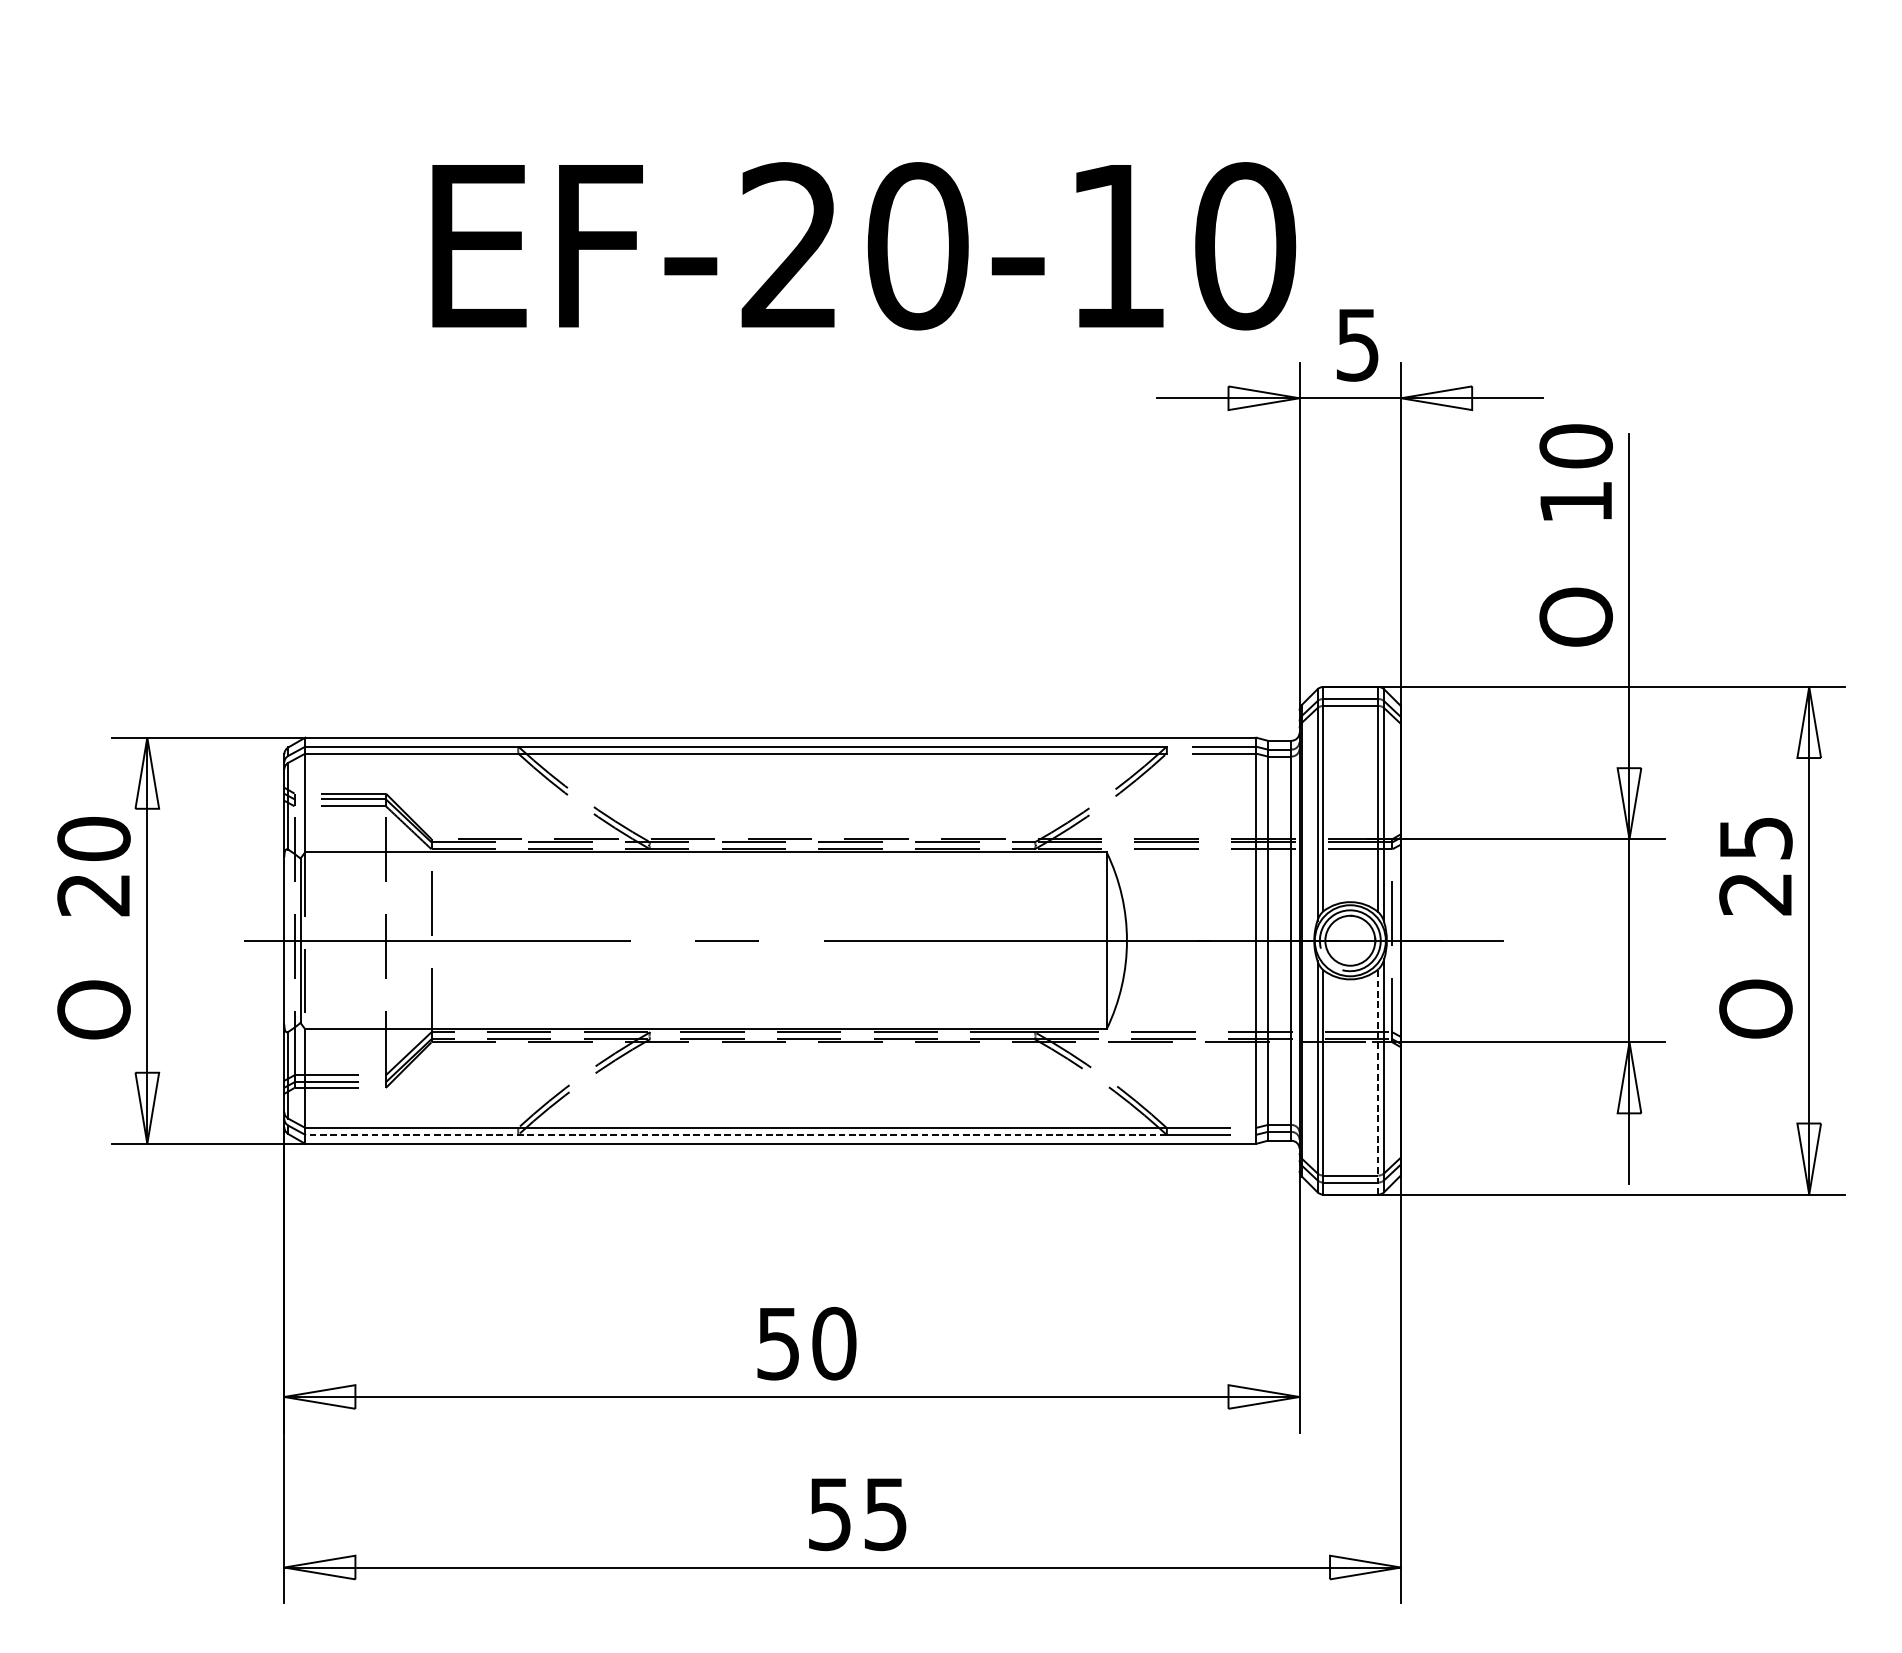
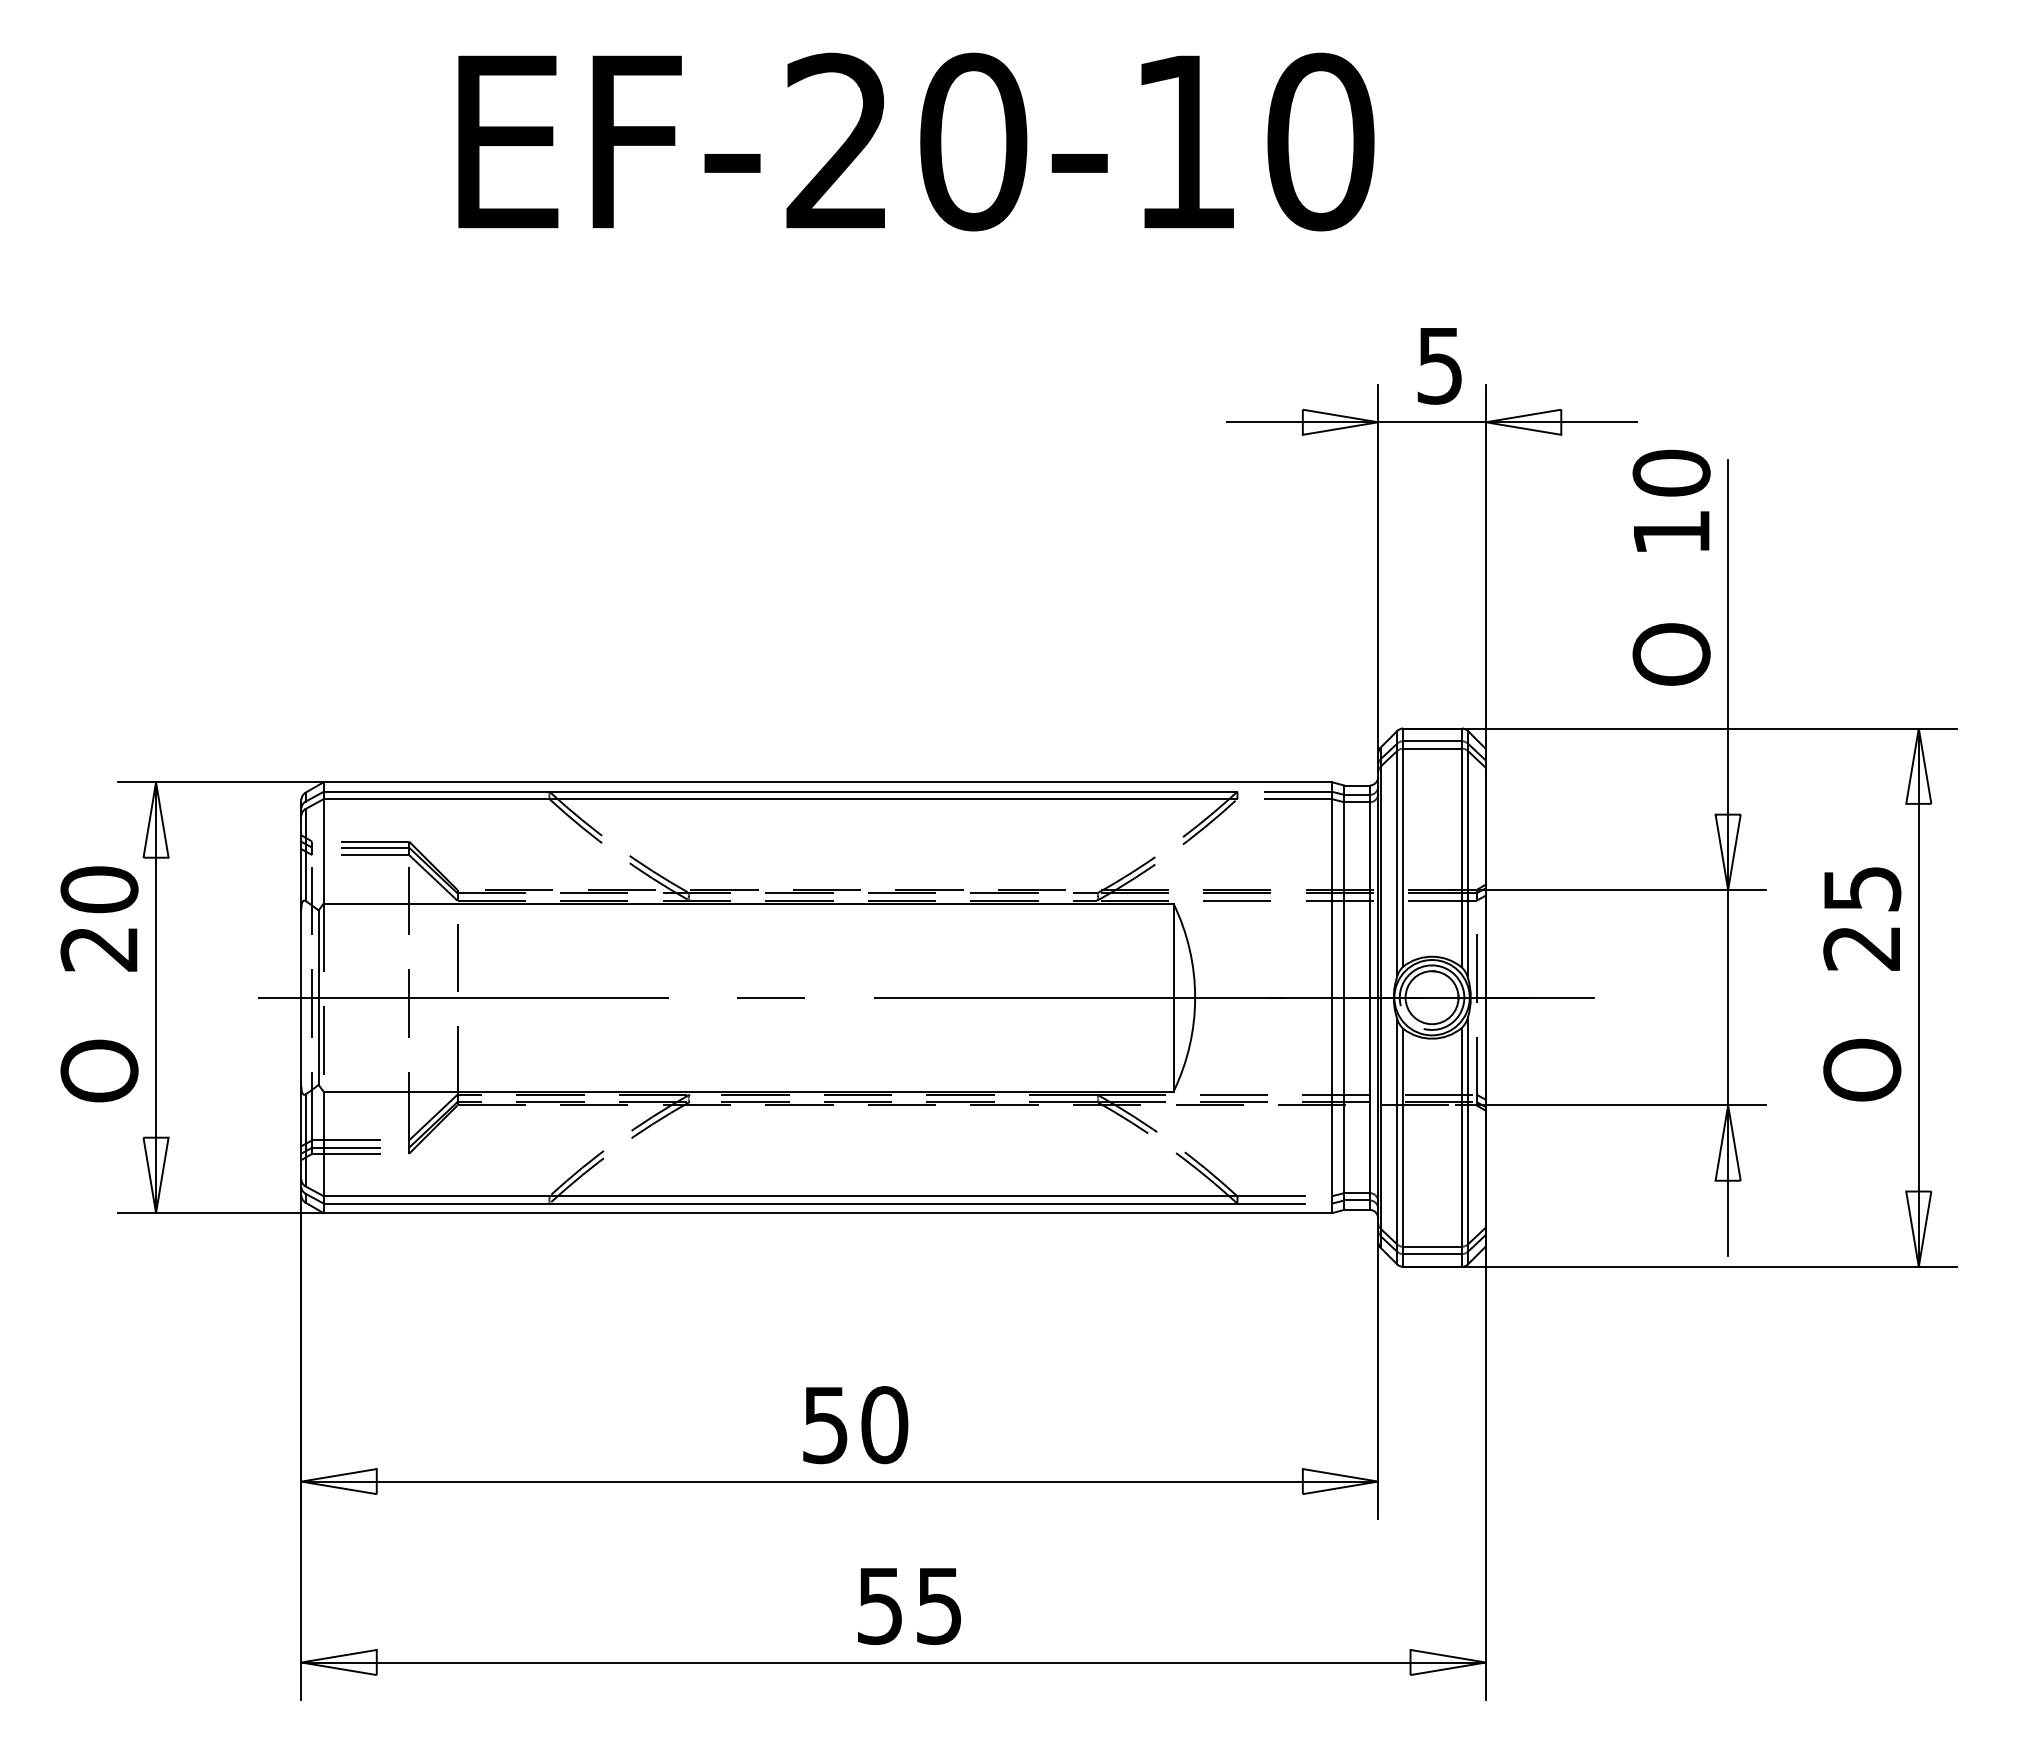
text: (864, 245) -> (916, 141), moved
line: (1378, 1081) -> (1461, 1146), dashed -> solid
line: (736, 1134) -> (780, 1203), dashed -> solid

